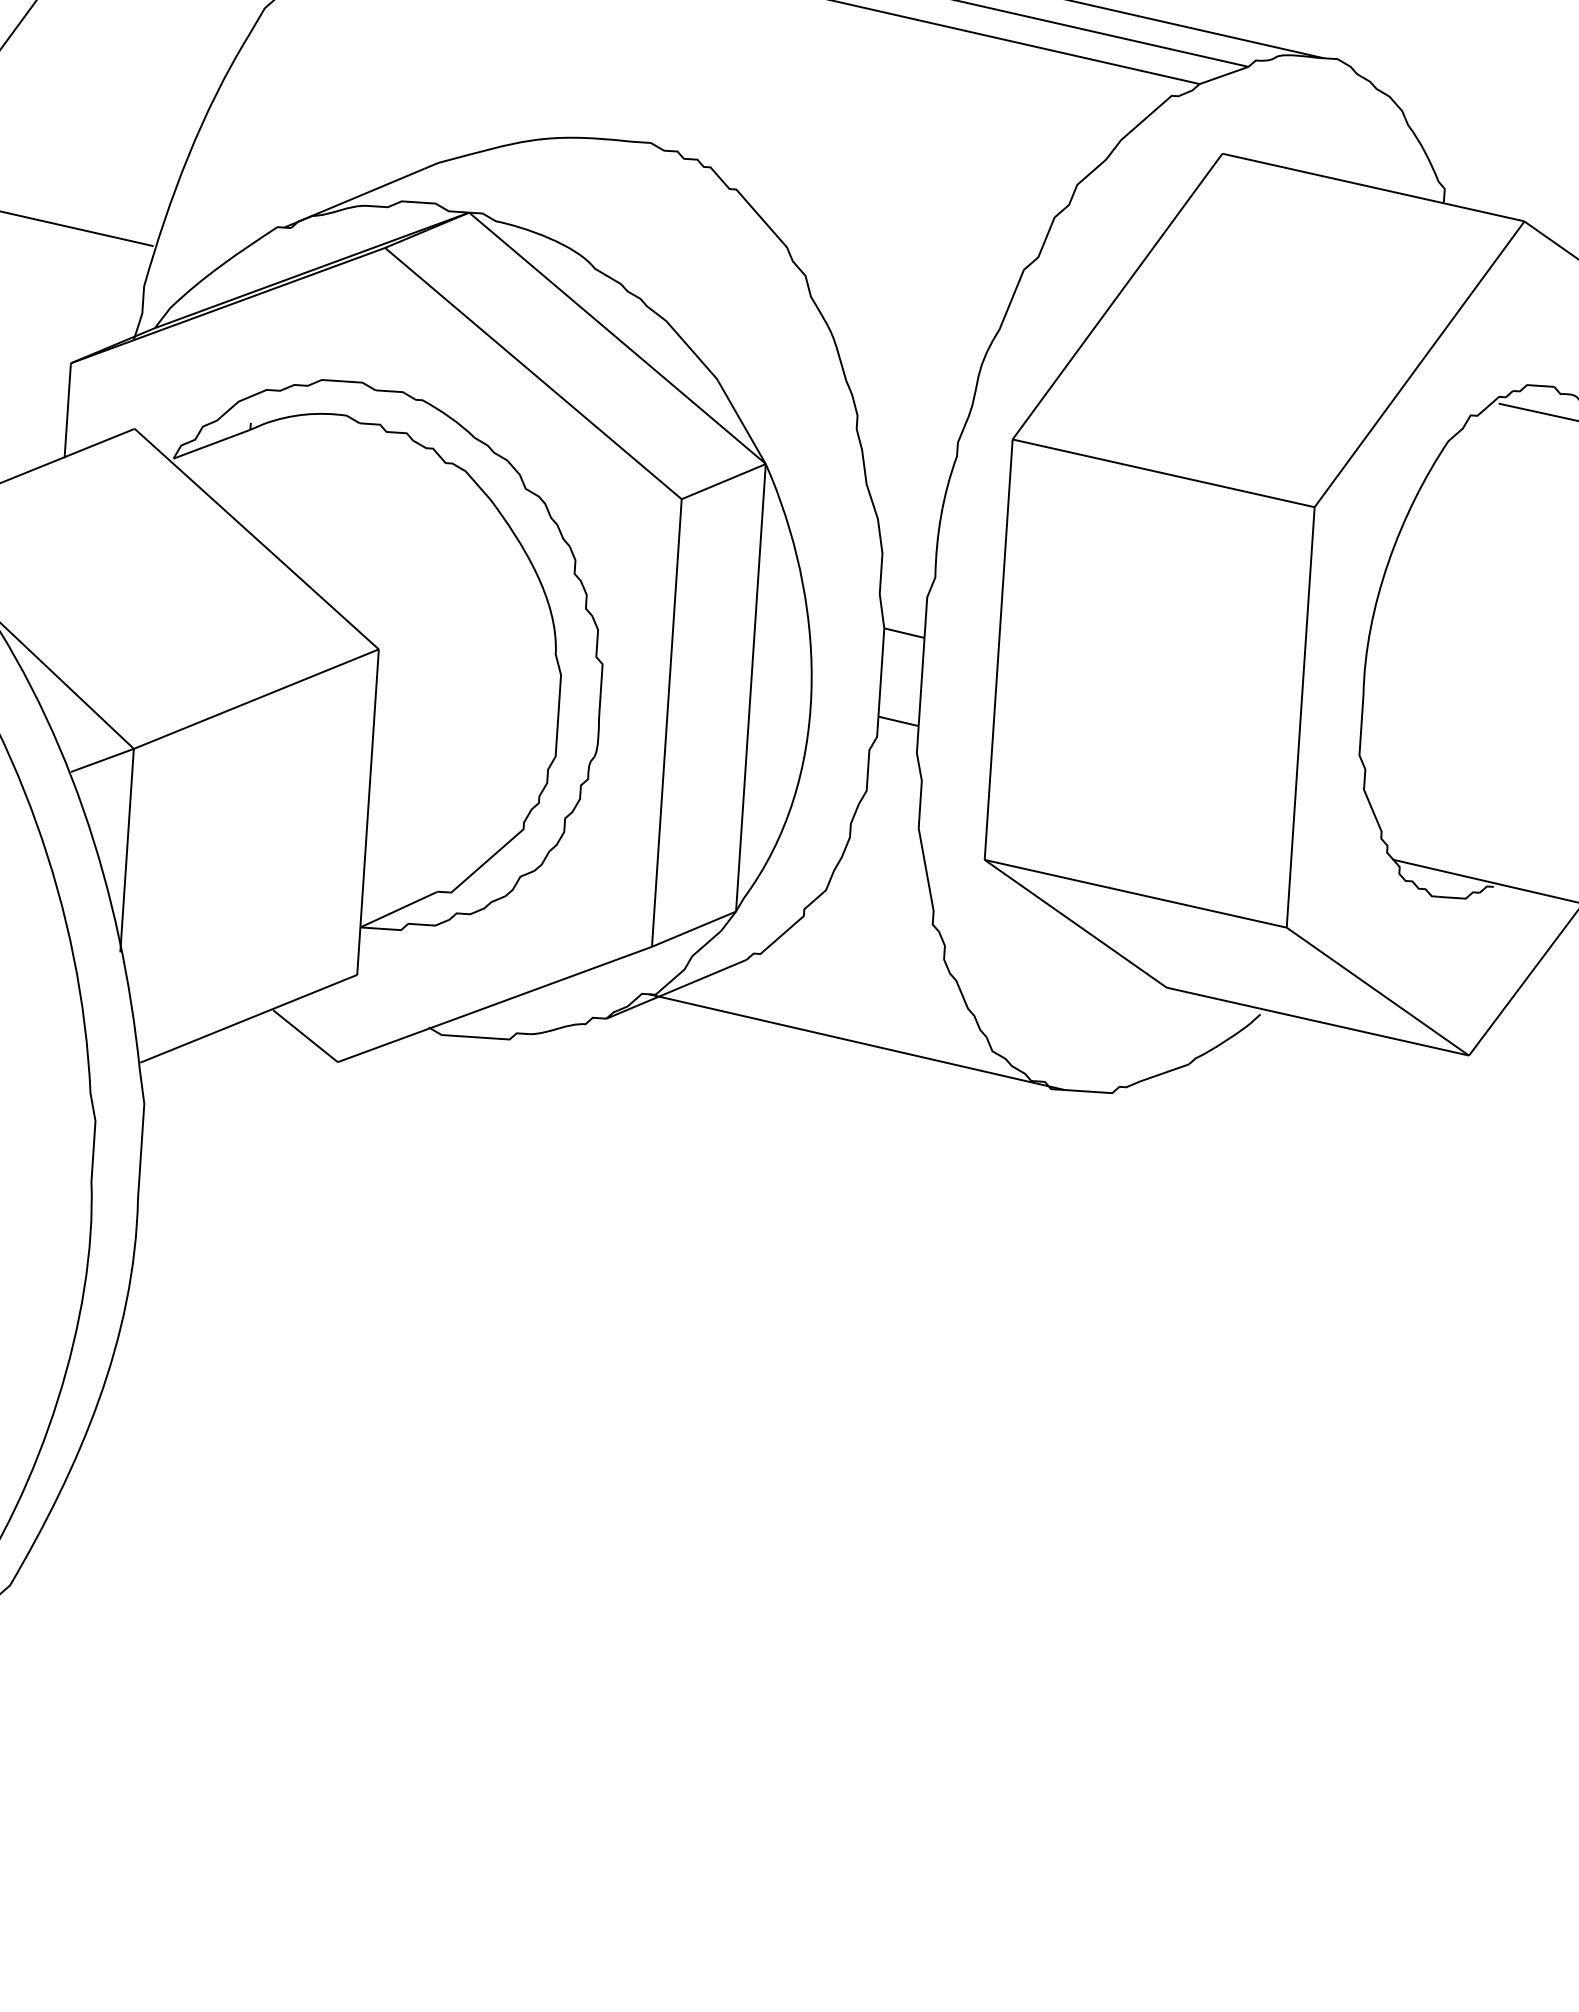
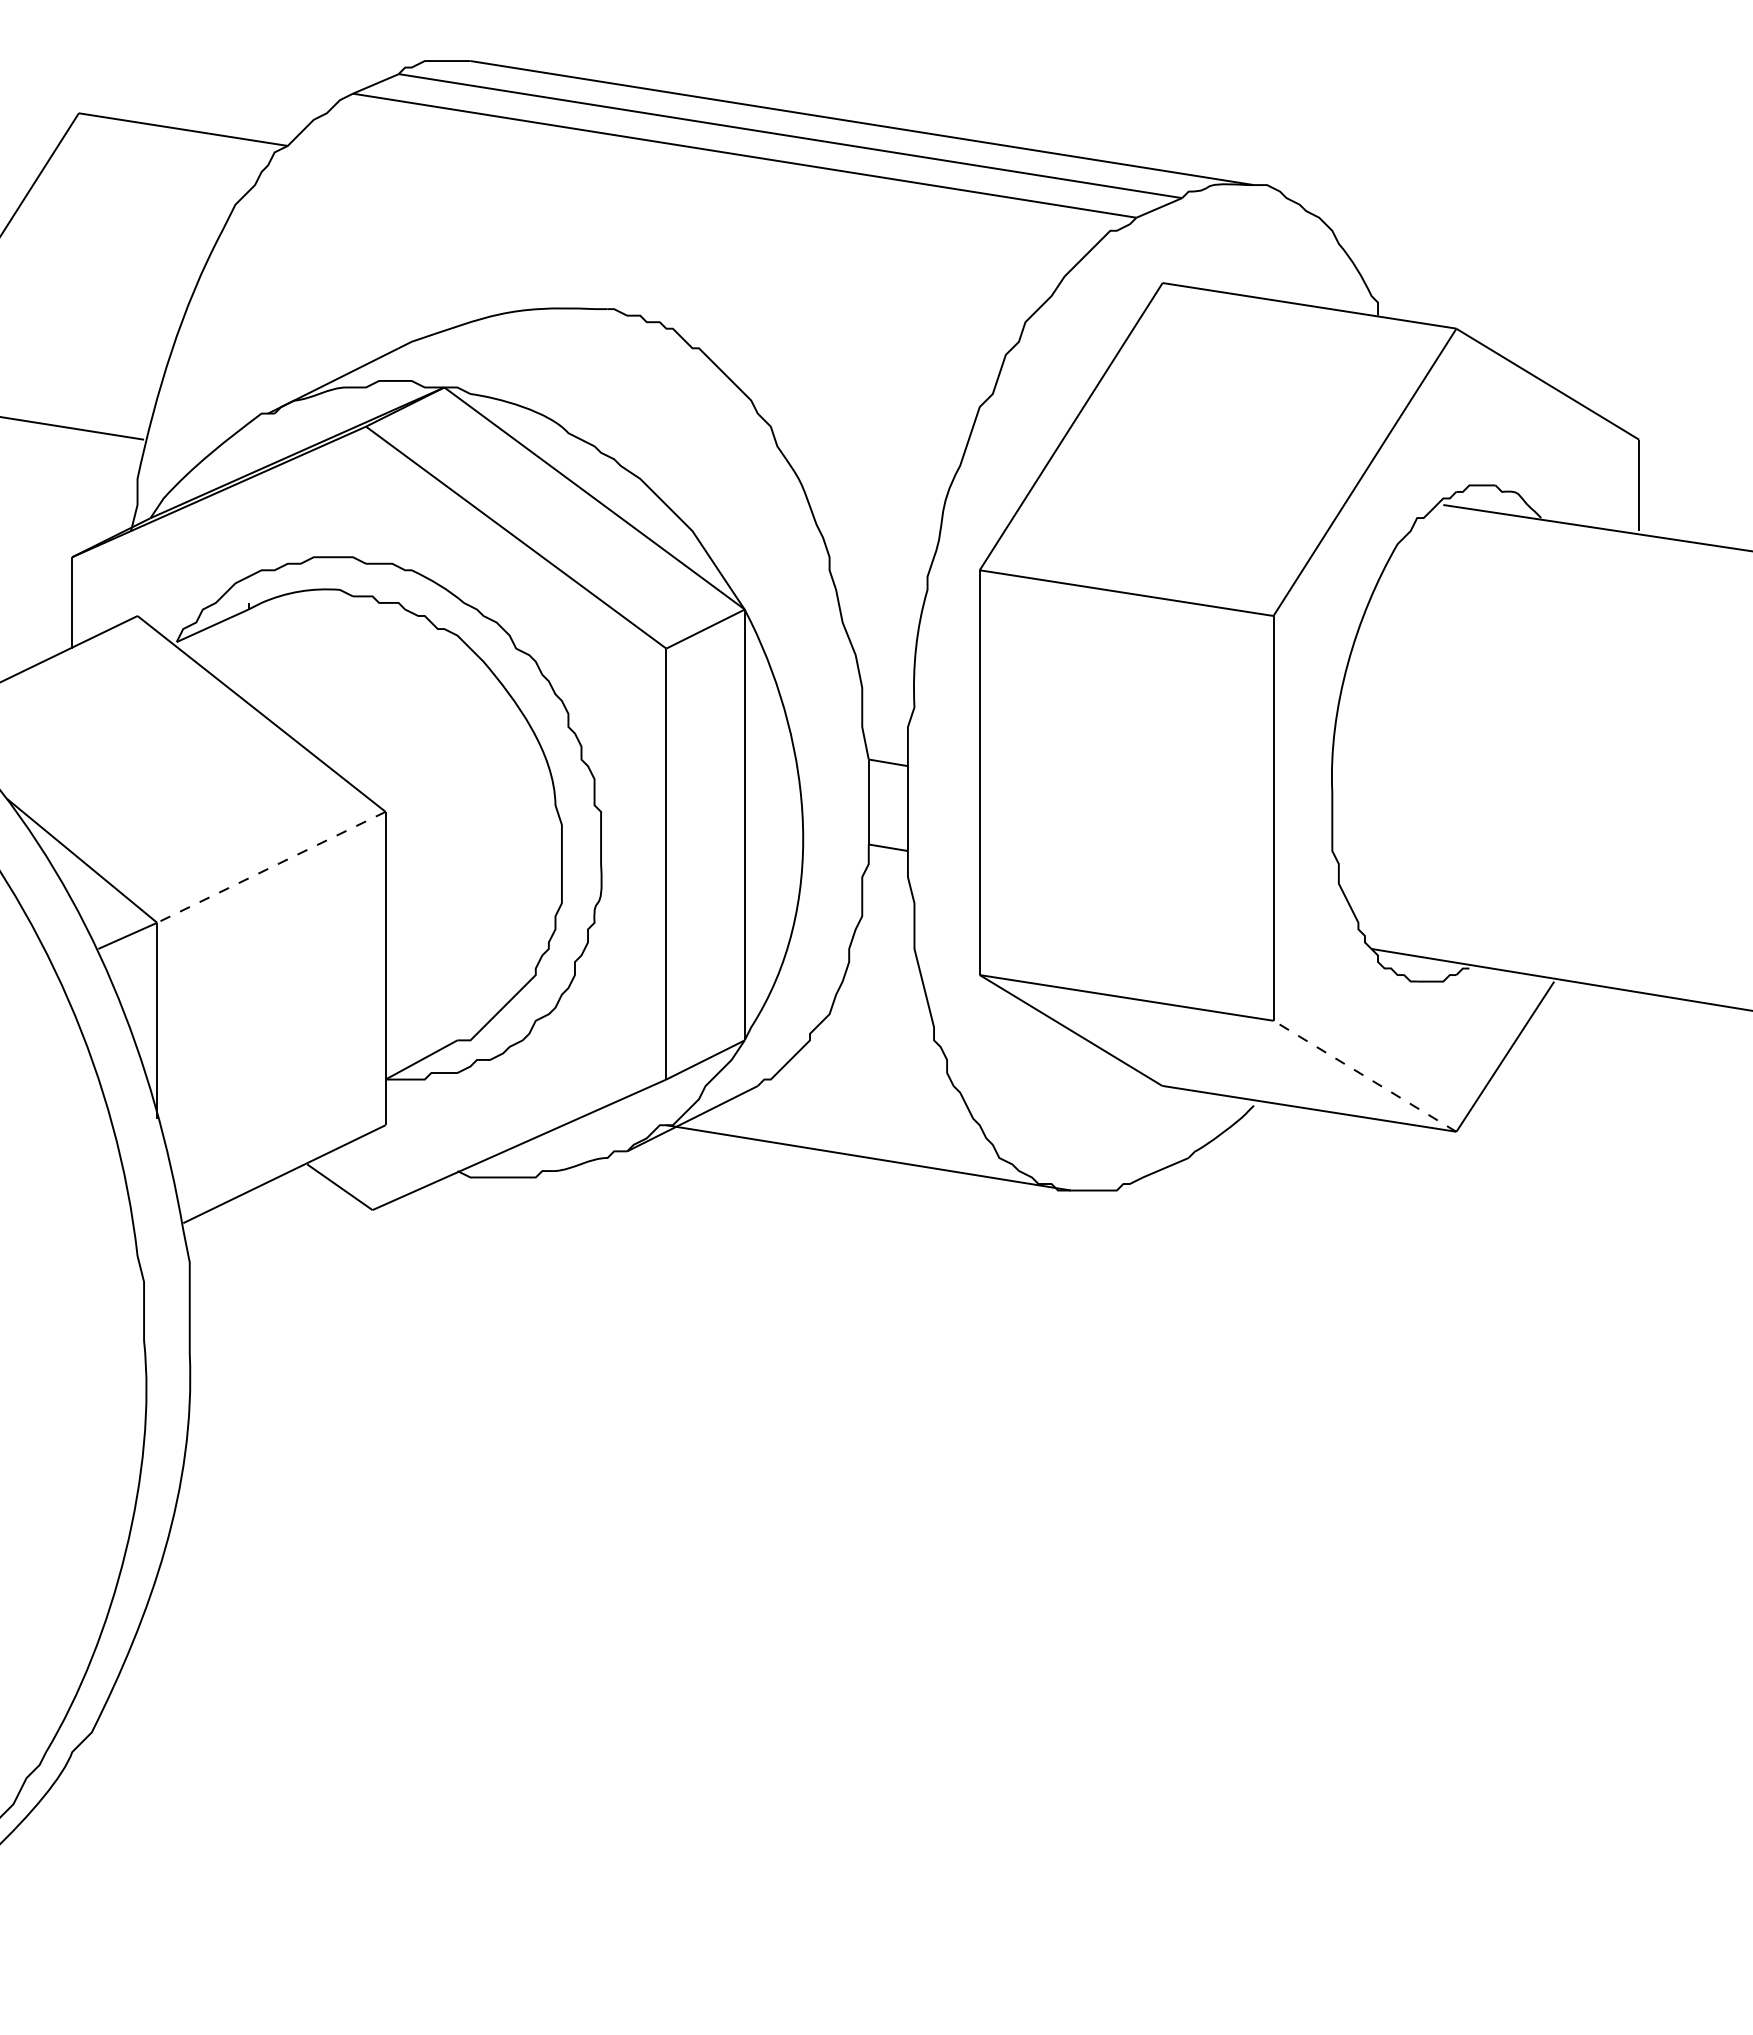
line: (255, 699) -> (270, 867), solid -> dashed
line: (1377, 991) -> (1364, 1076), solid -> dashed

